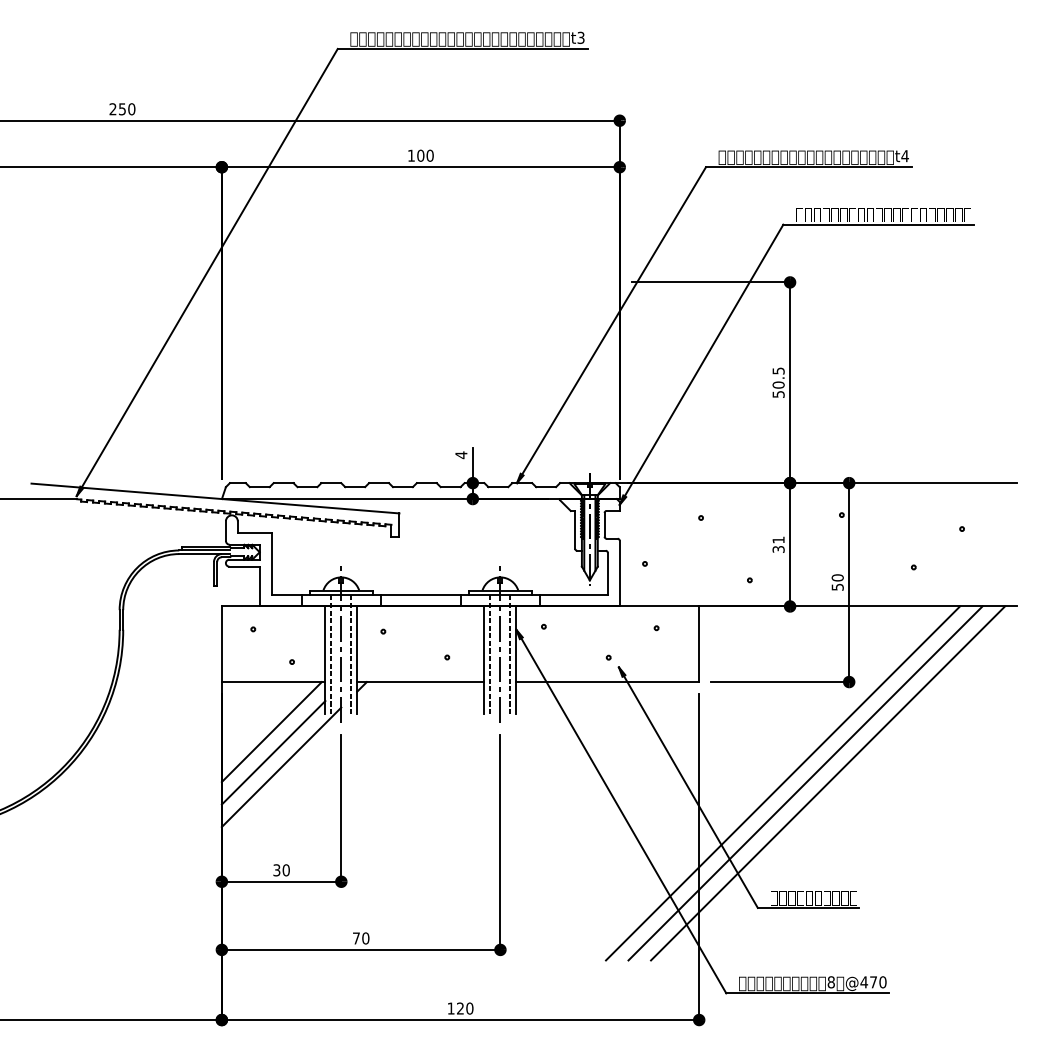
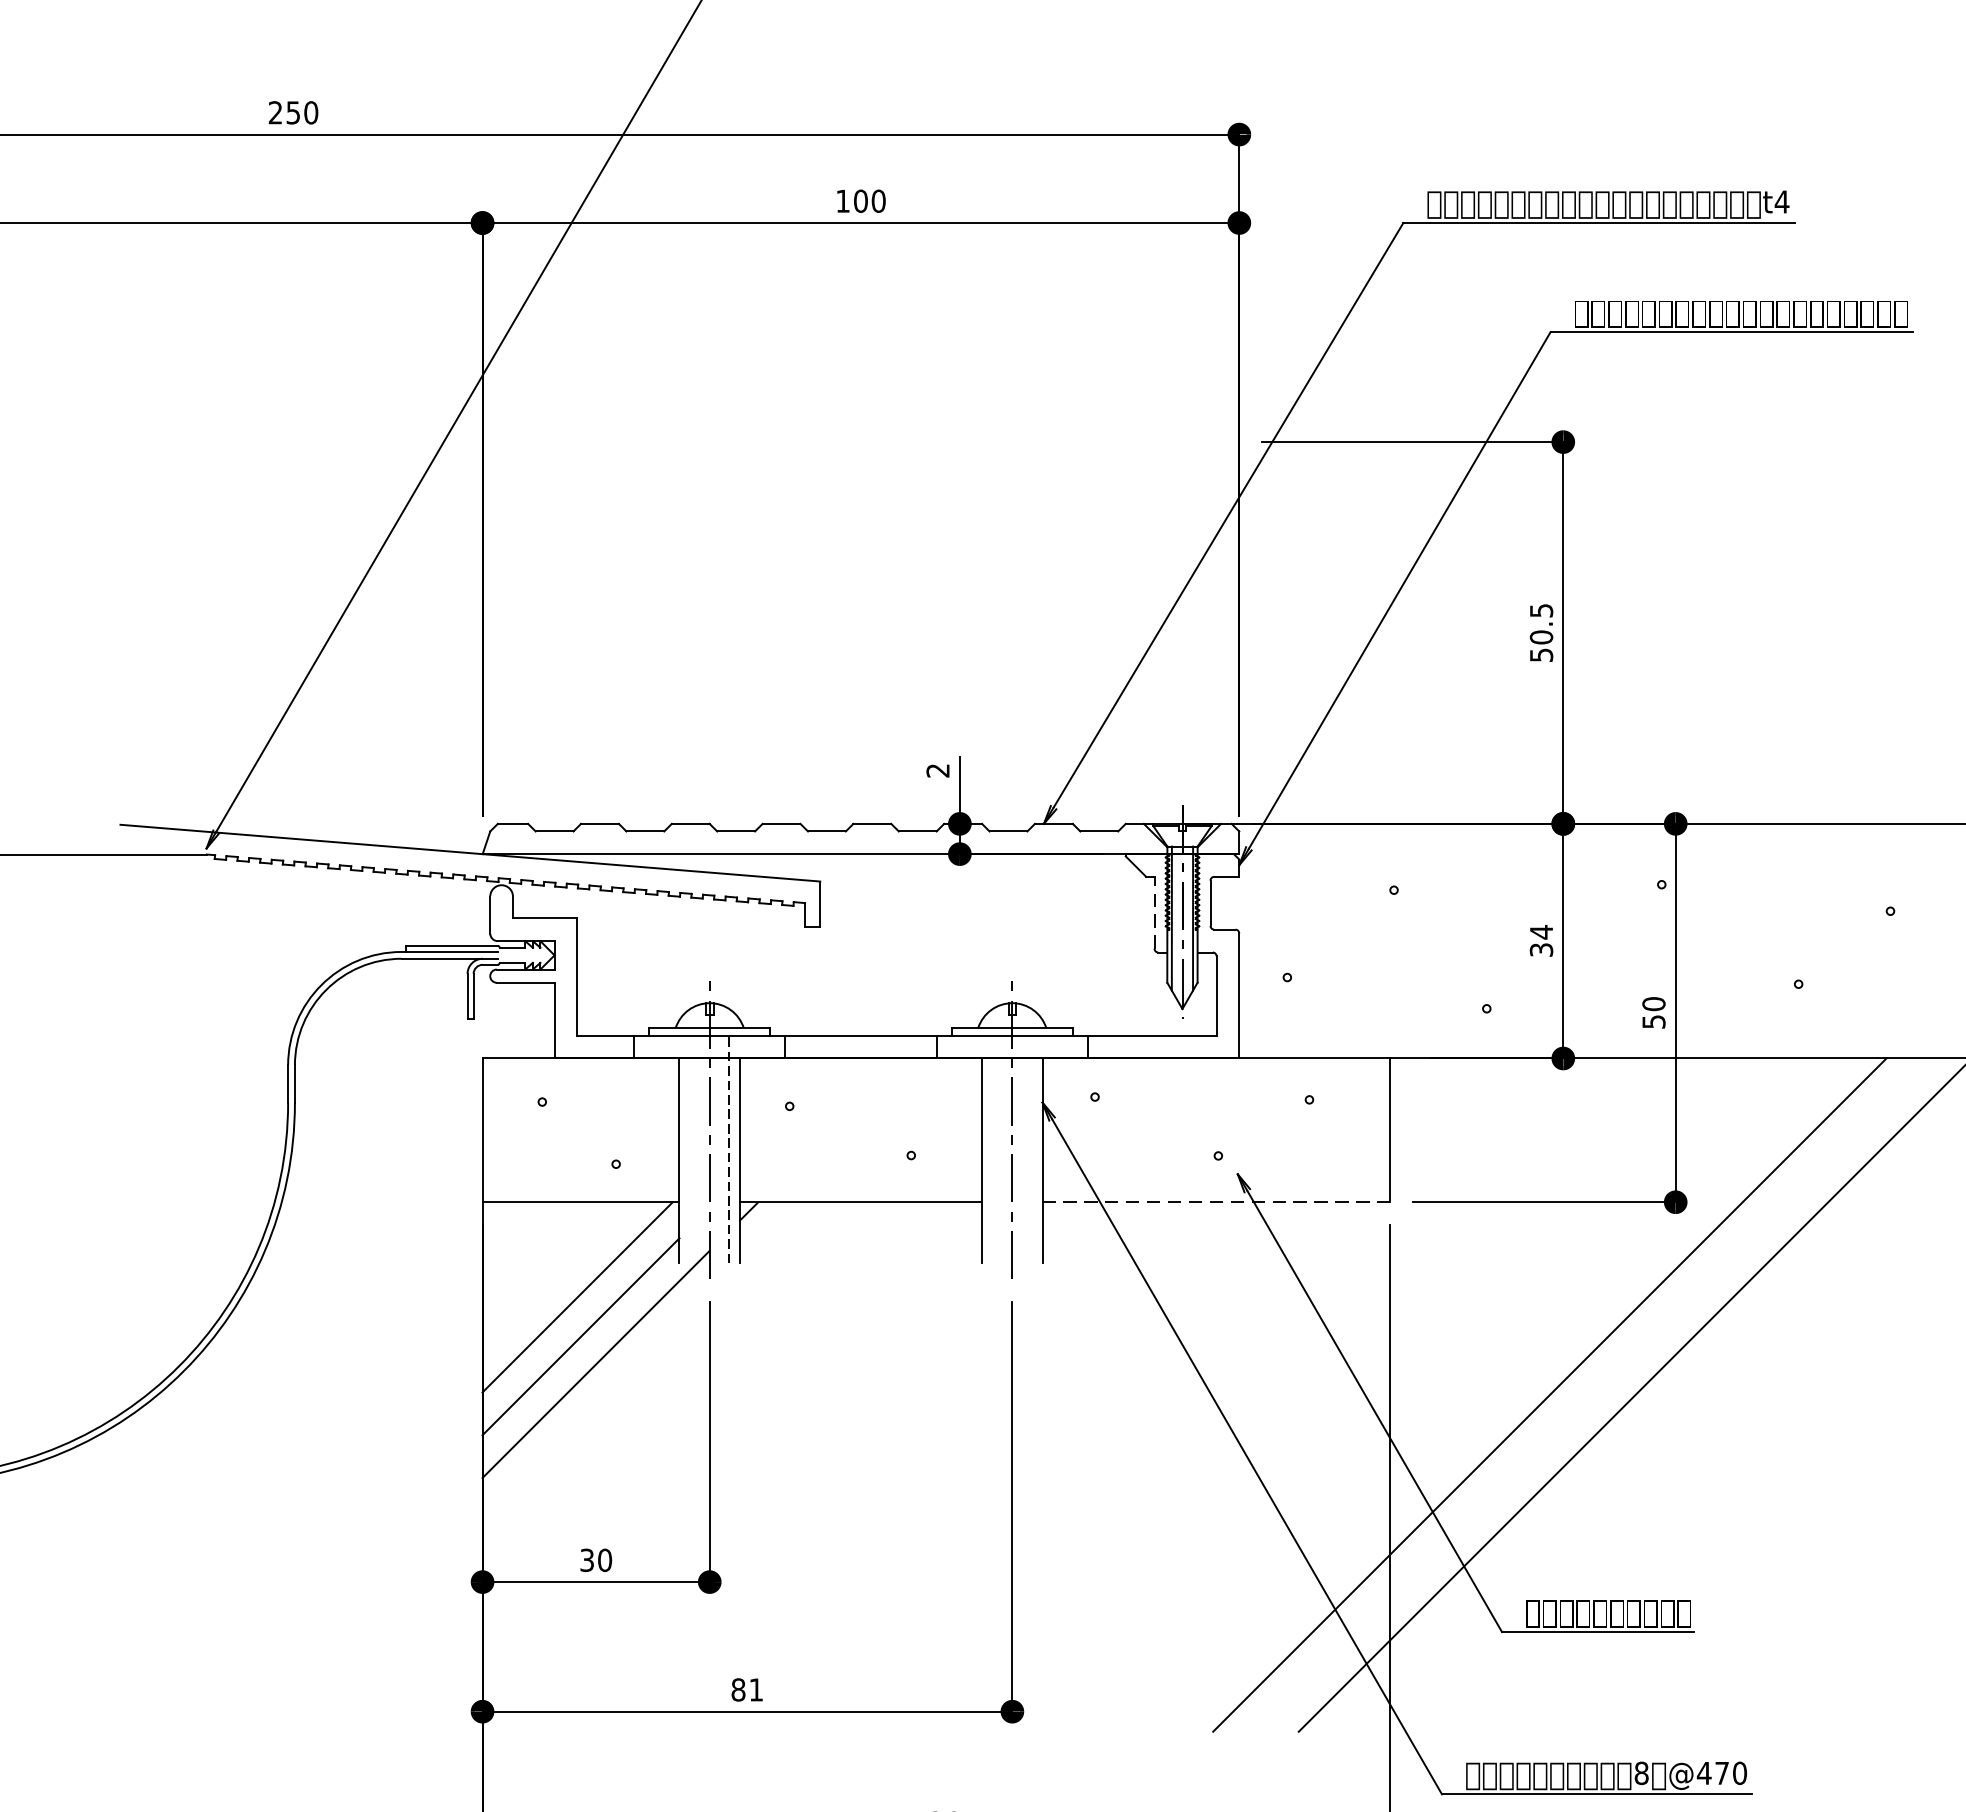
text: (461, 455) -> (938, 771), 4 -> 2
line: (575, 529) -> (1155, 912), solid -> dashed
text: (778, 539) -> (1541, 931), 31 -> 34
line: (331, 654) -> (691, 1149), removed
line: (490, 654) -> (993, 1149), removed
line: (510, 654) -> (1031, 1149), removed
line: (607, 682) -> (1216, 1203), solid -> dashed
line: (805, 783) -> (1592, 1395), removed
text: (360, 938) -> (746, 1689), 70 -> 81

